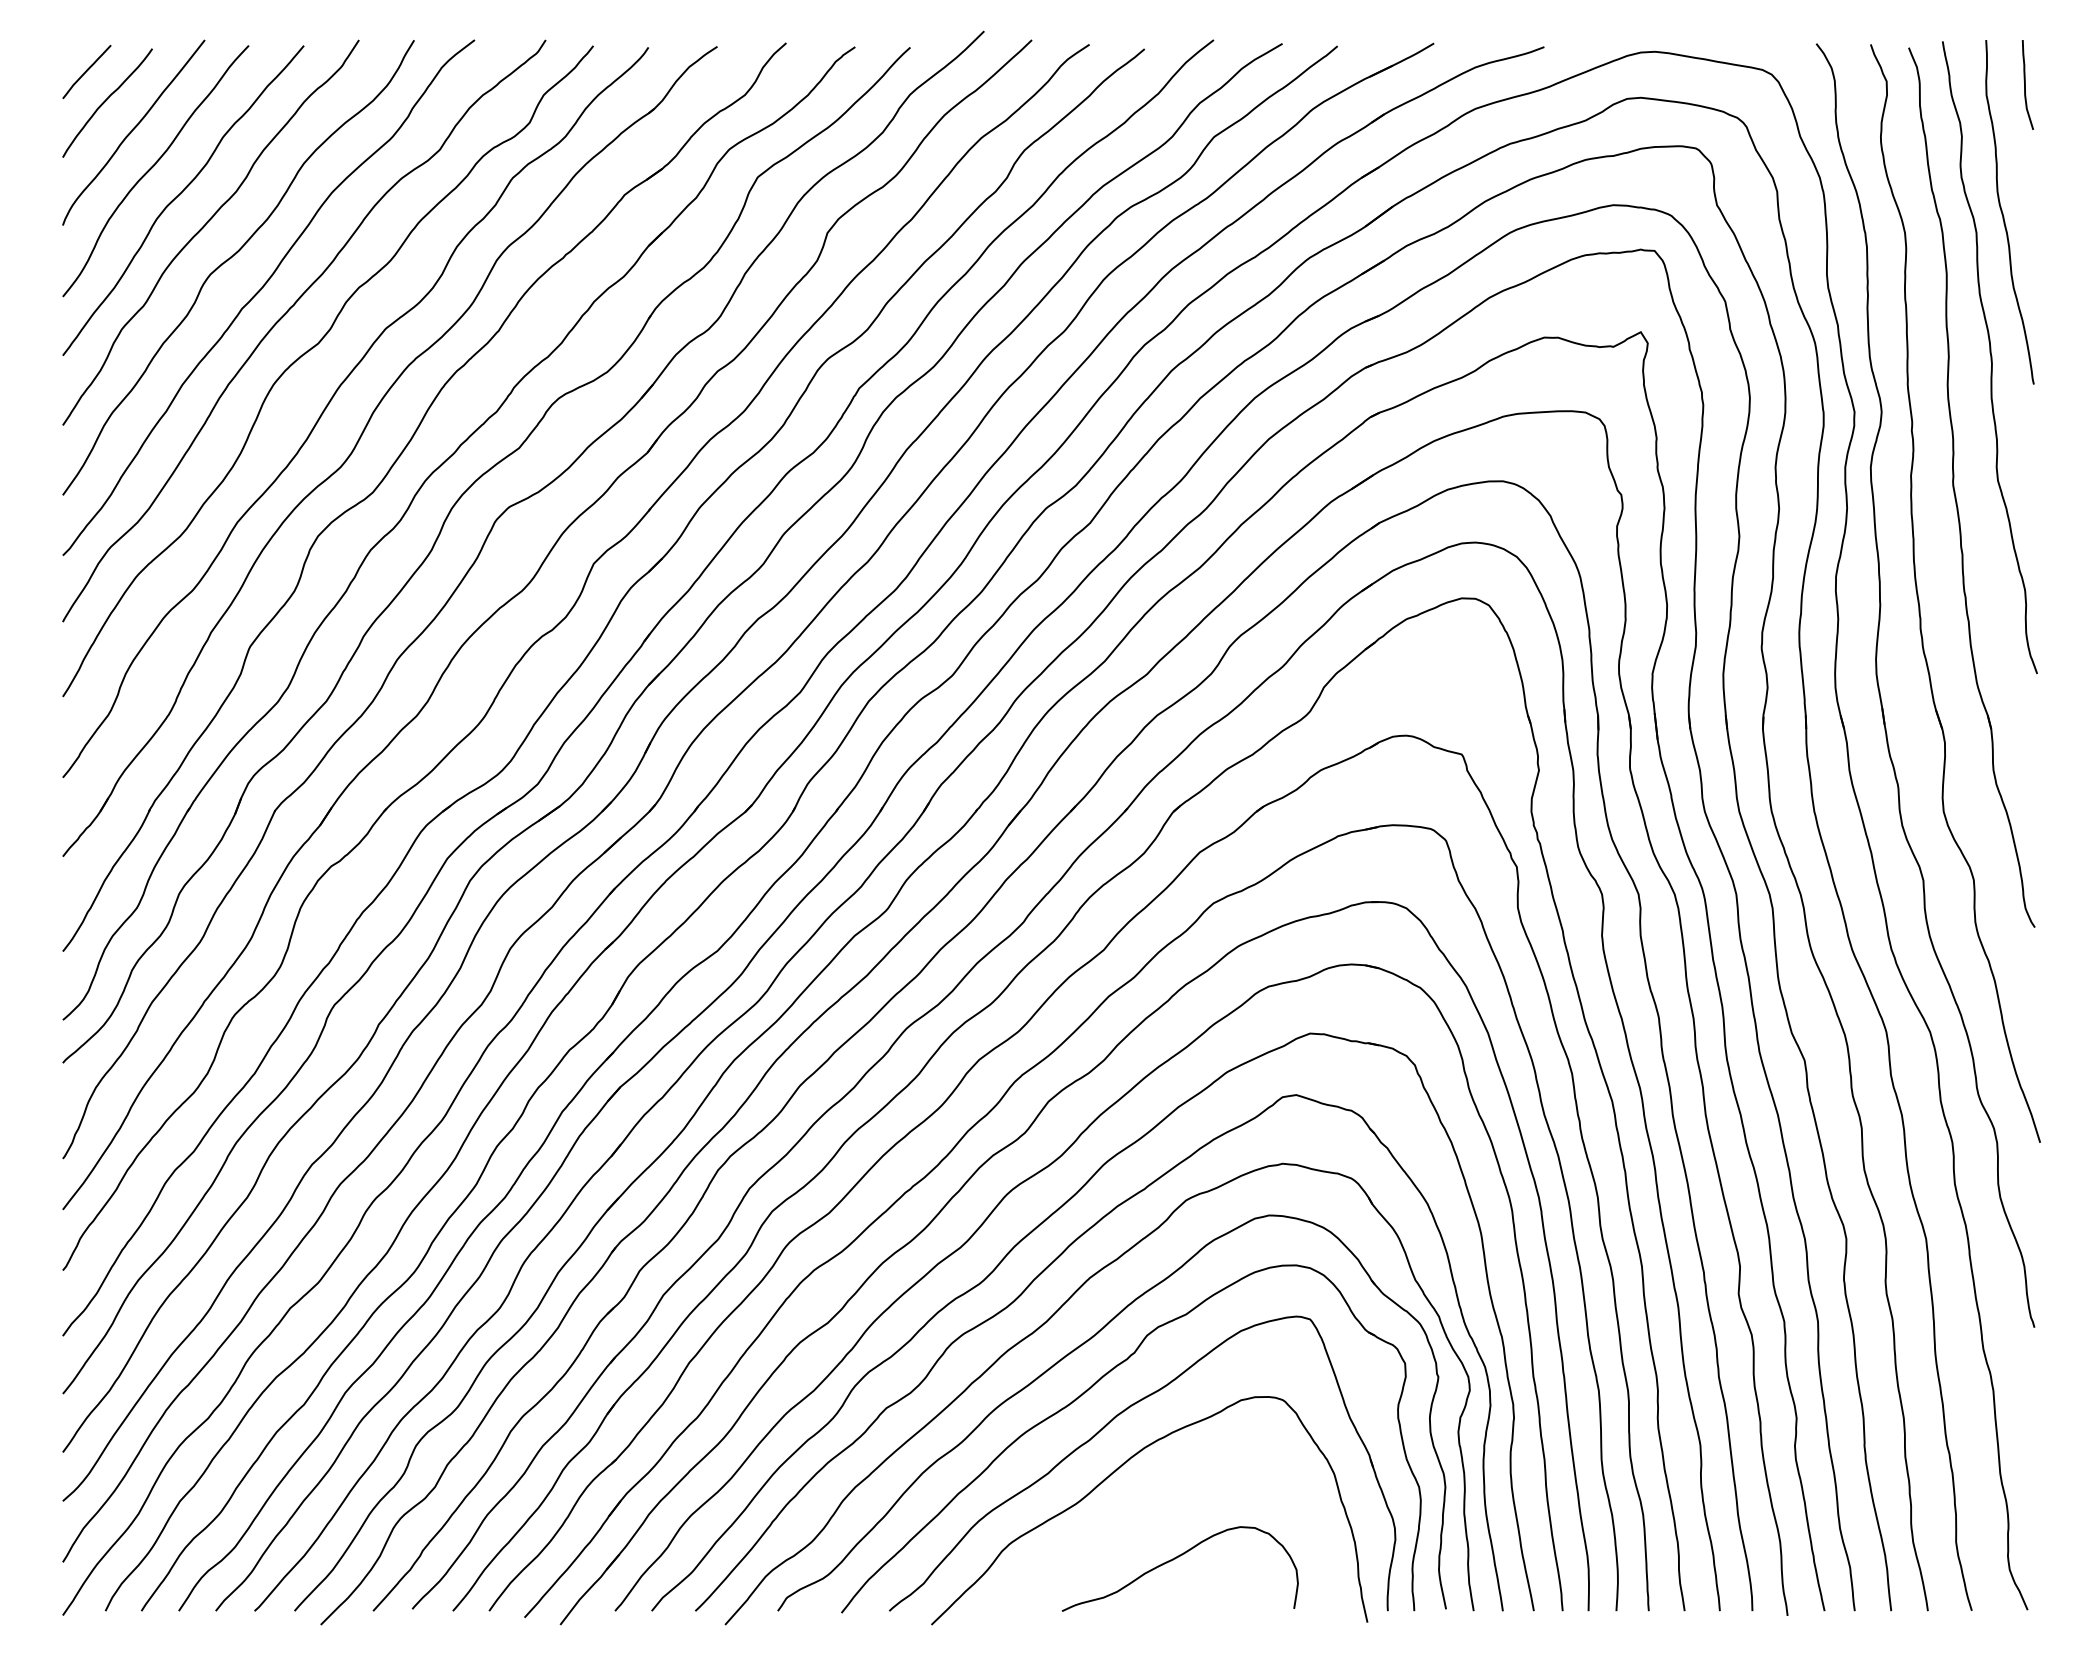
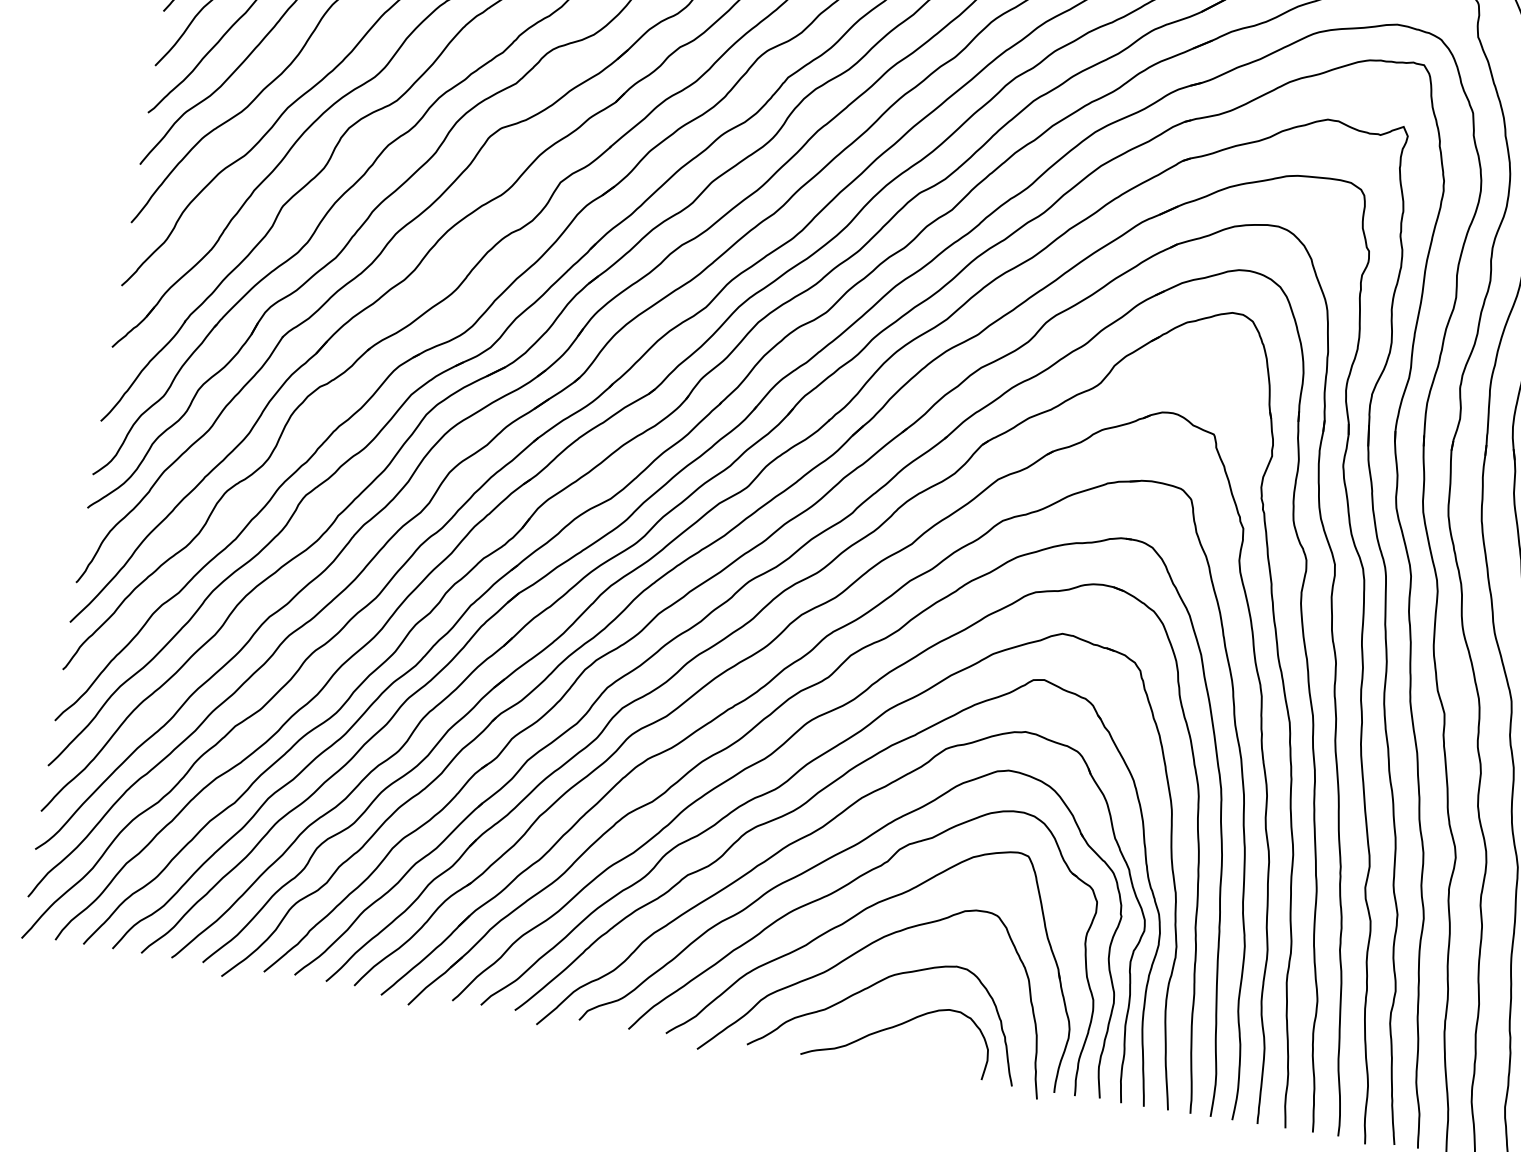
curve: (1139, 1512) -> (872, 986), added

